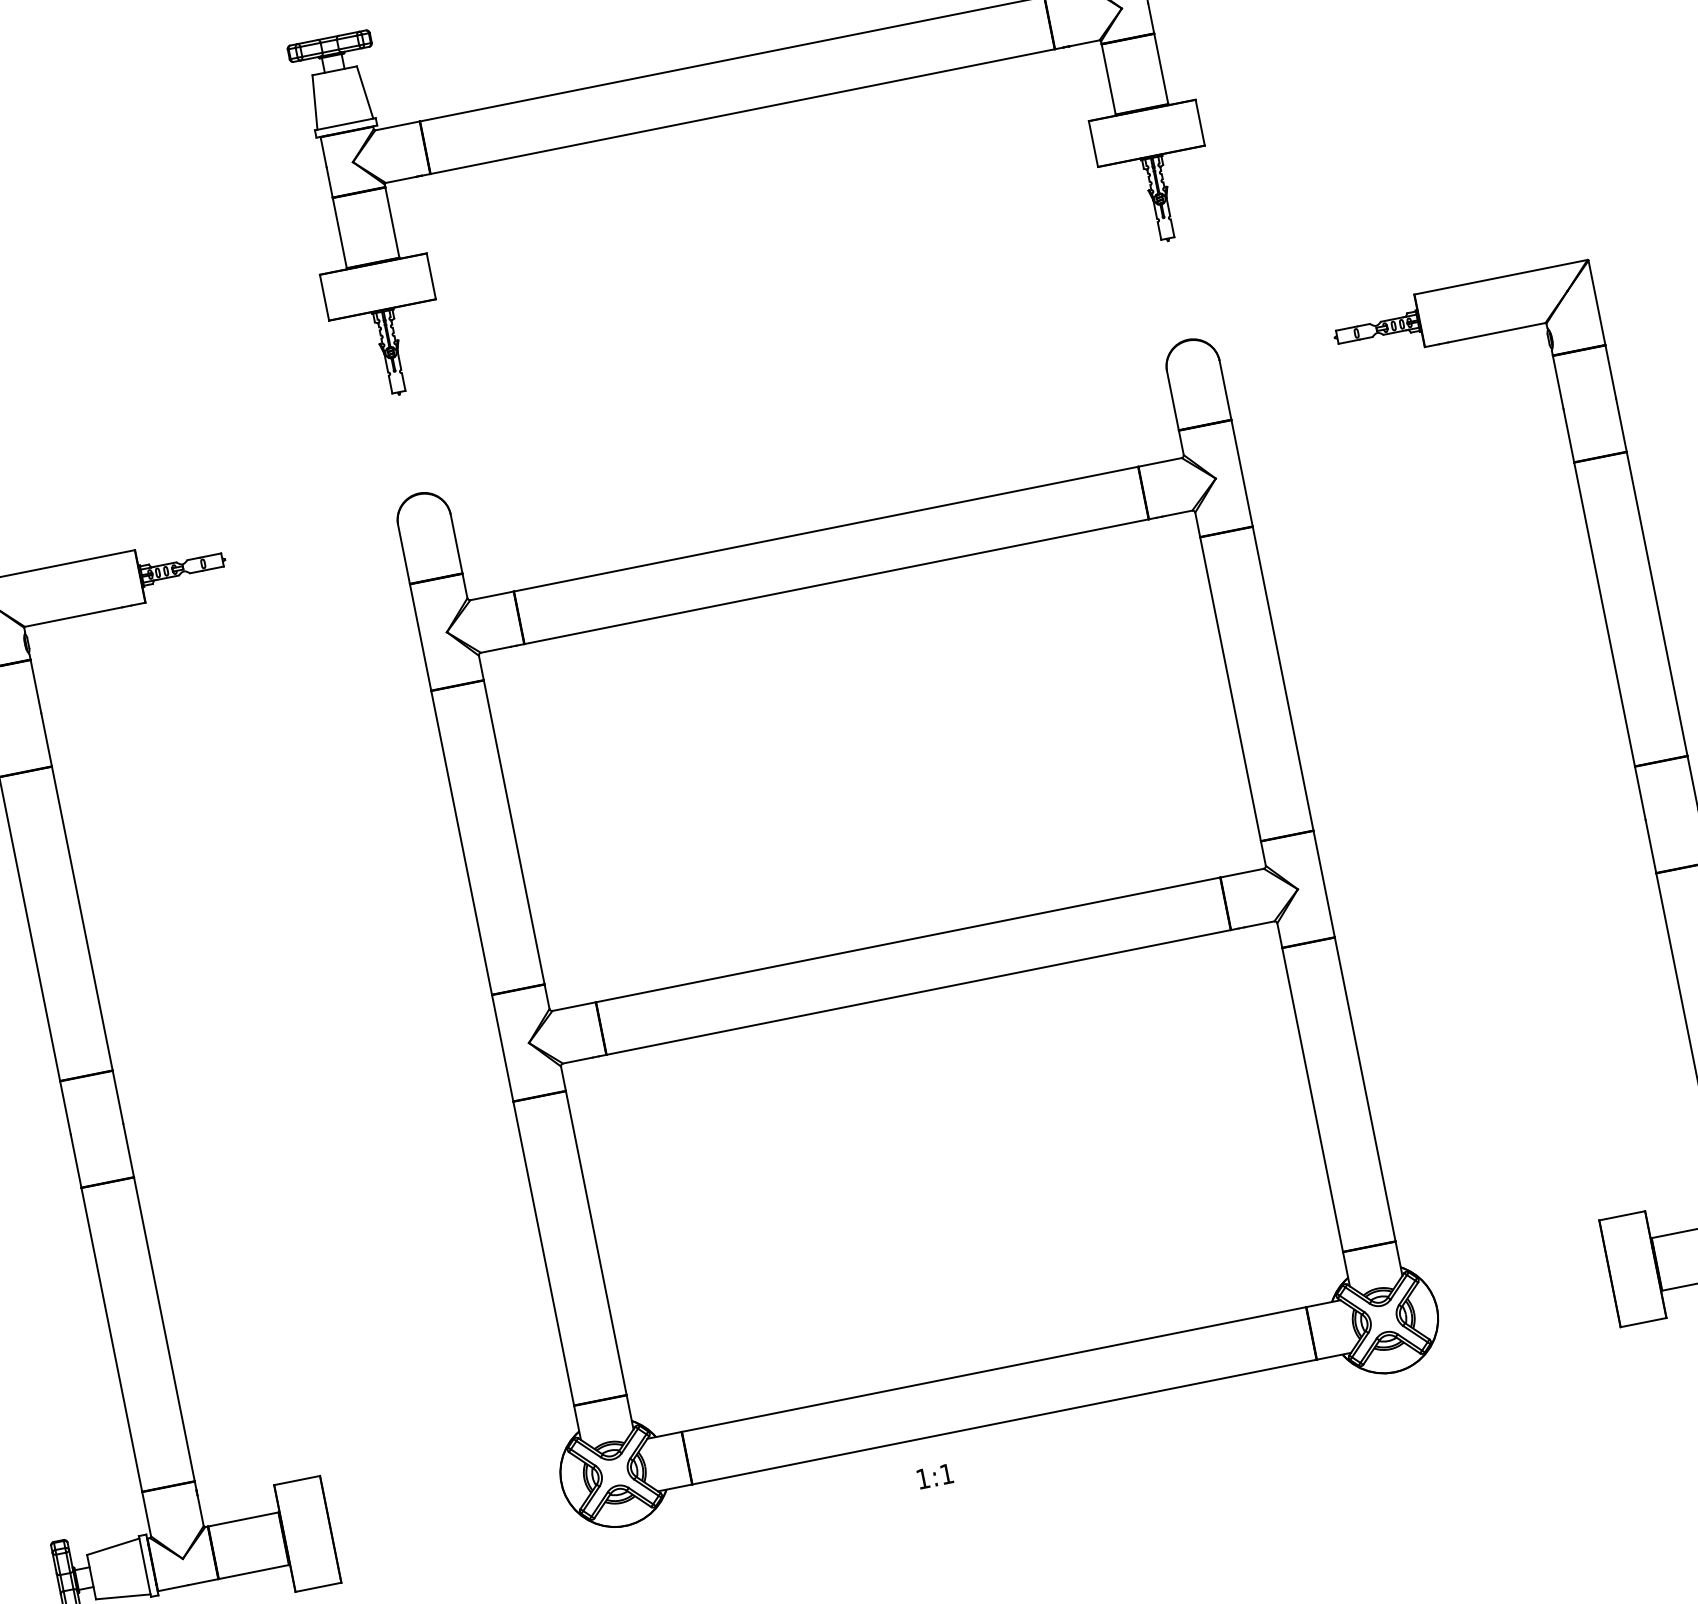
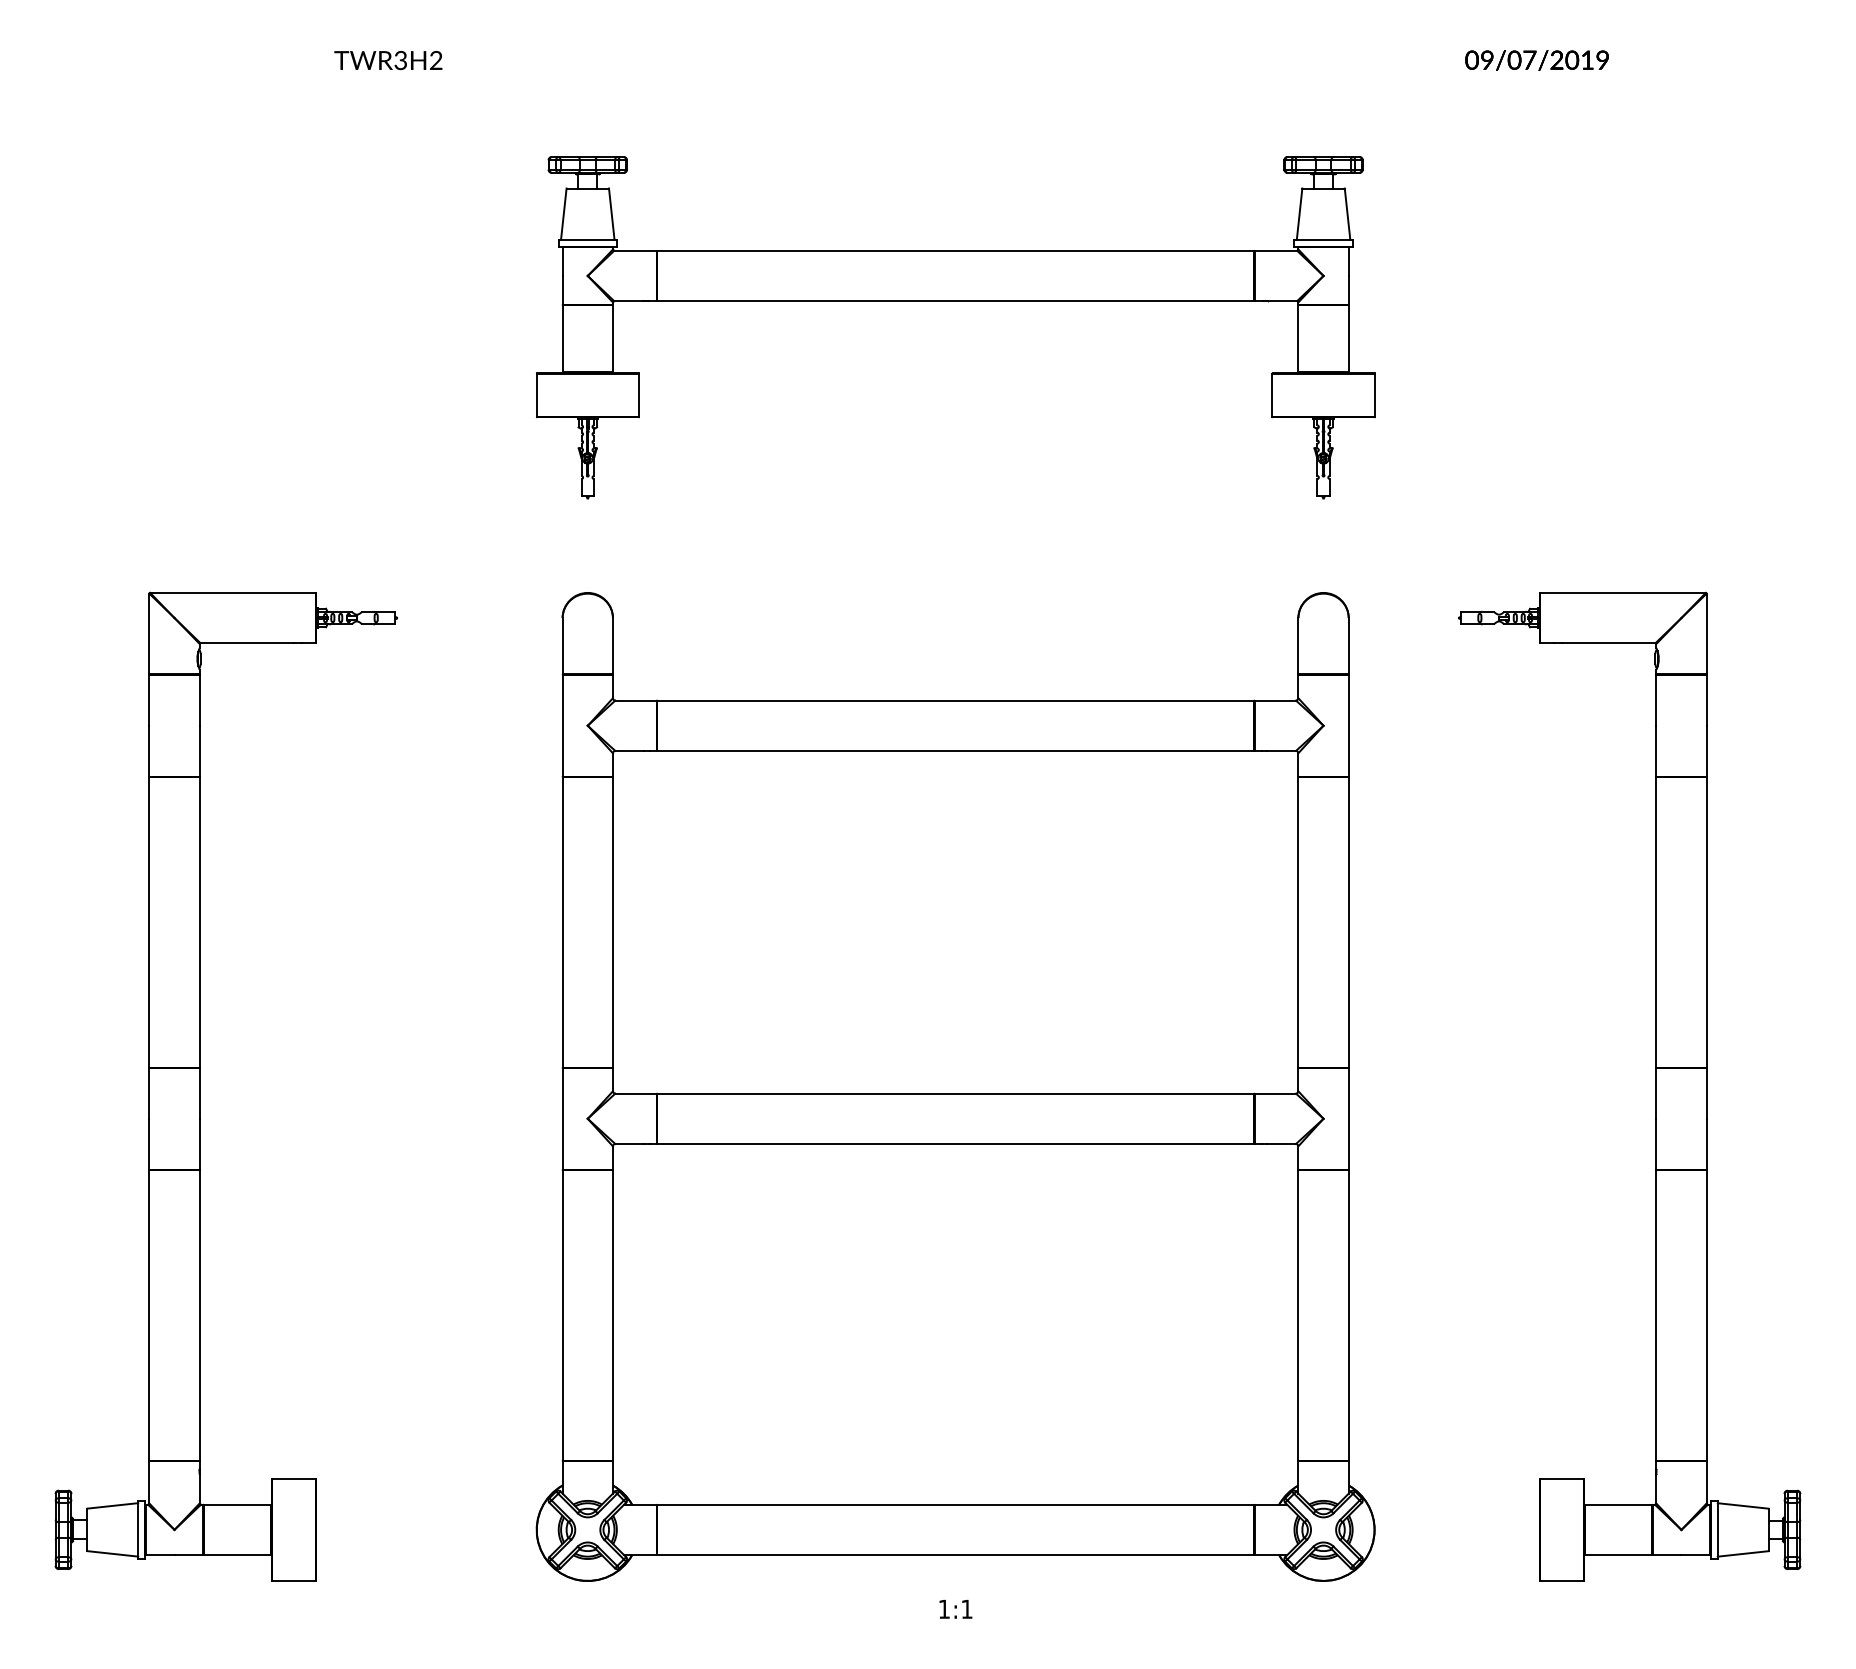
text: (934, 1476) -> (955, 1609), moved

